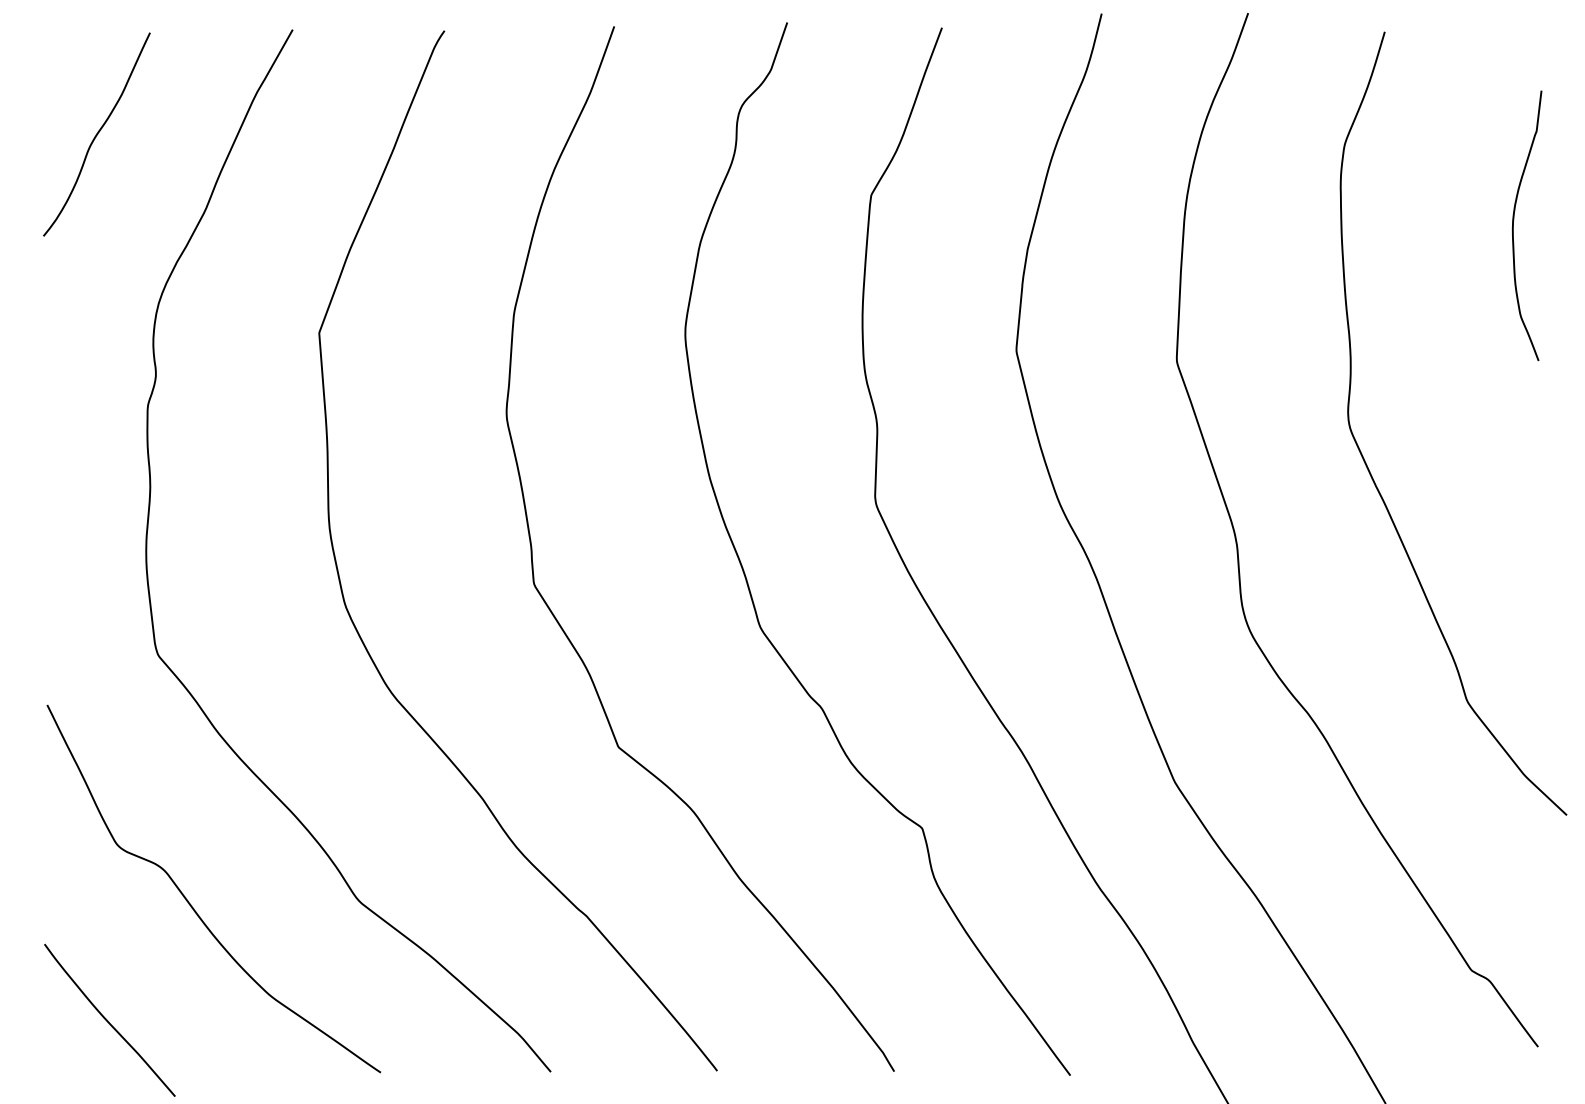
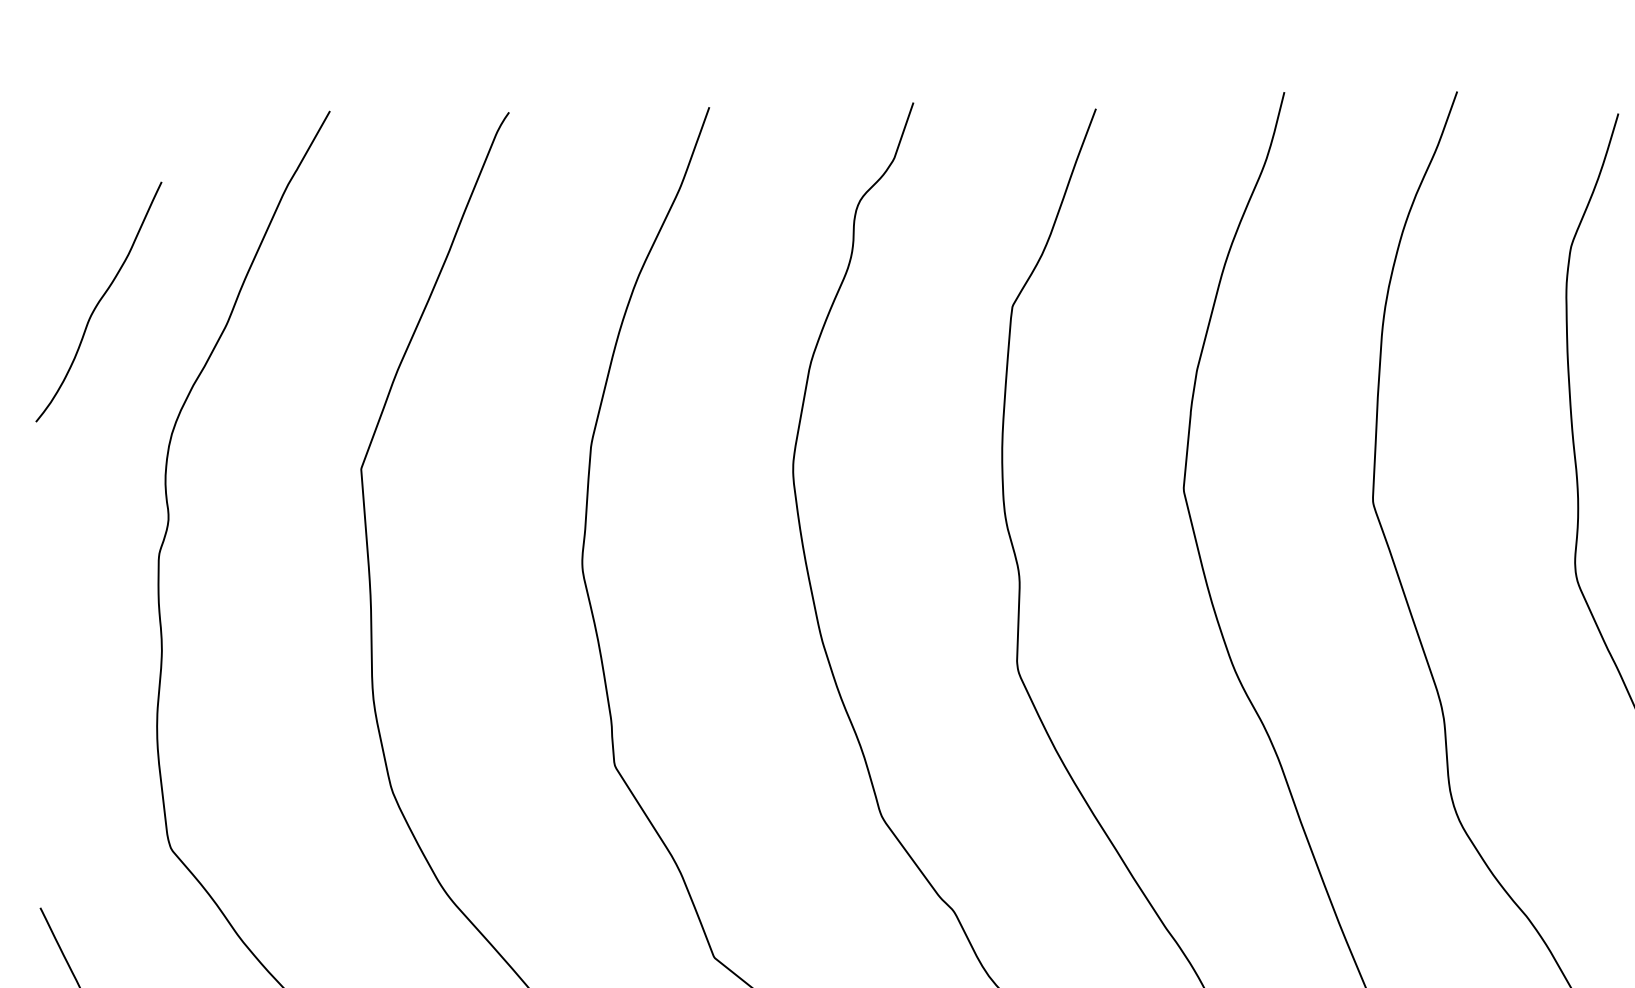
curve: (96, 134) -> (98, 301), moved

